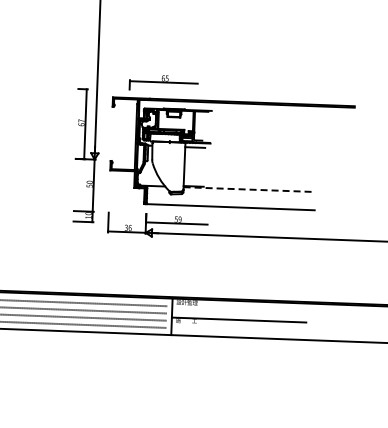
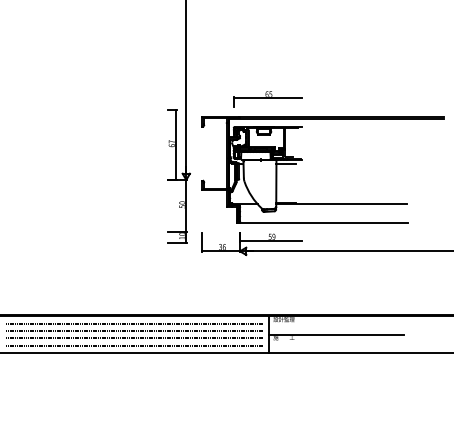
part: (163, 83) -> (267, 99), moved
line: (248, 189) -> (341, 204), dashed -> solid

